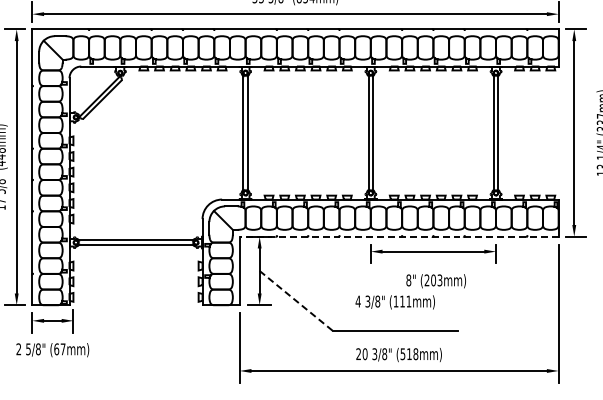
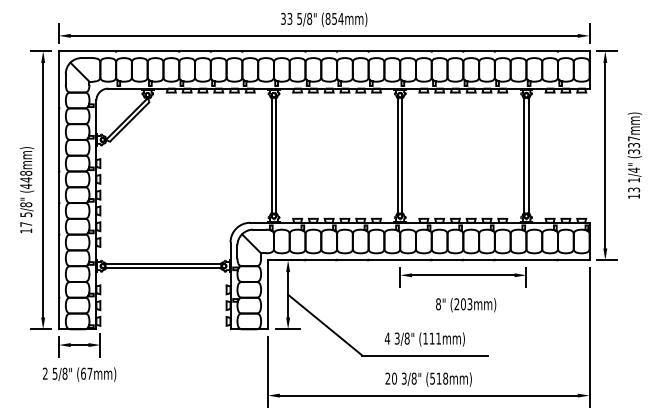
line: (398, 236) -> (428, 260), dashed -> solid
line: (296, 301) -> (325, 325), dashed -> solid
text: (394, 302) -> (424, 339), moved

